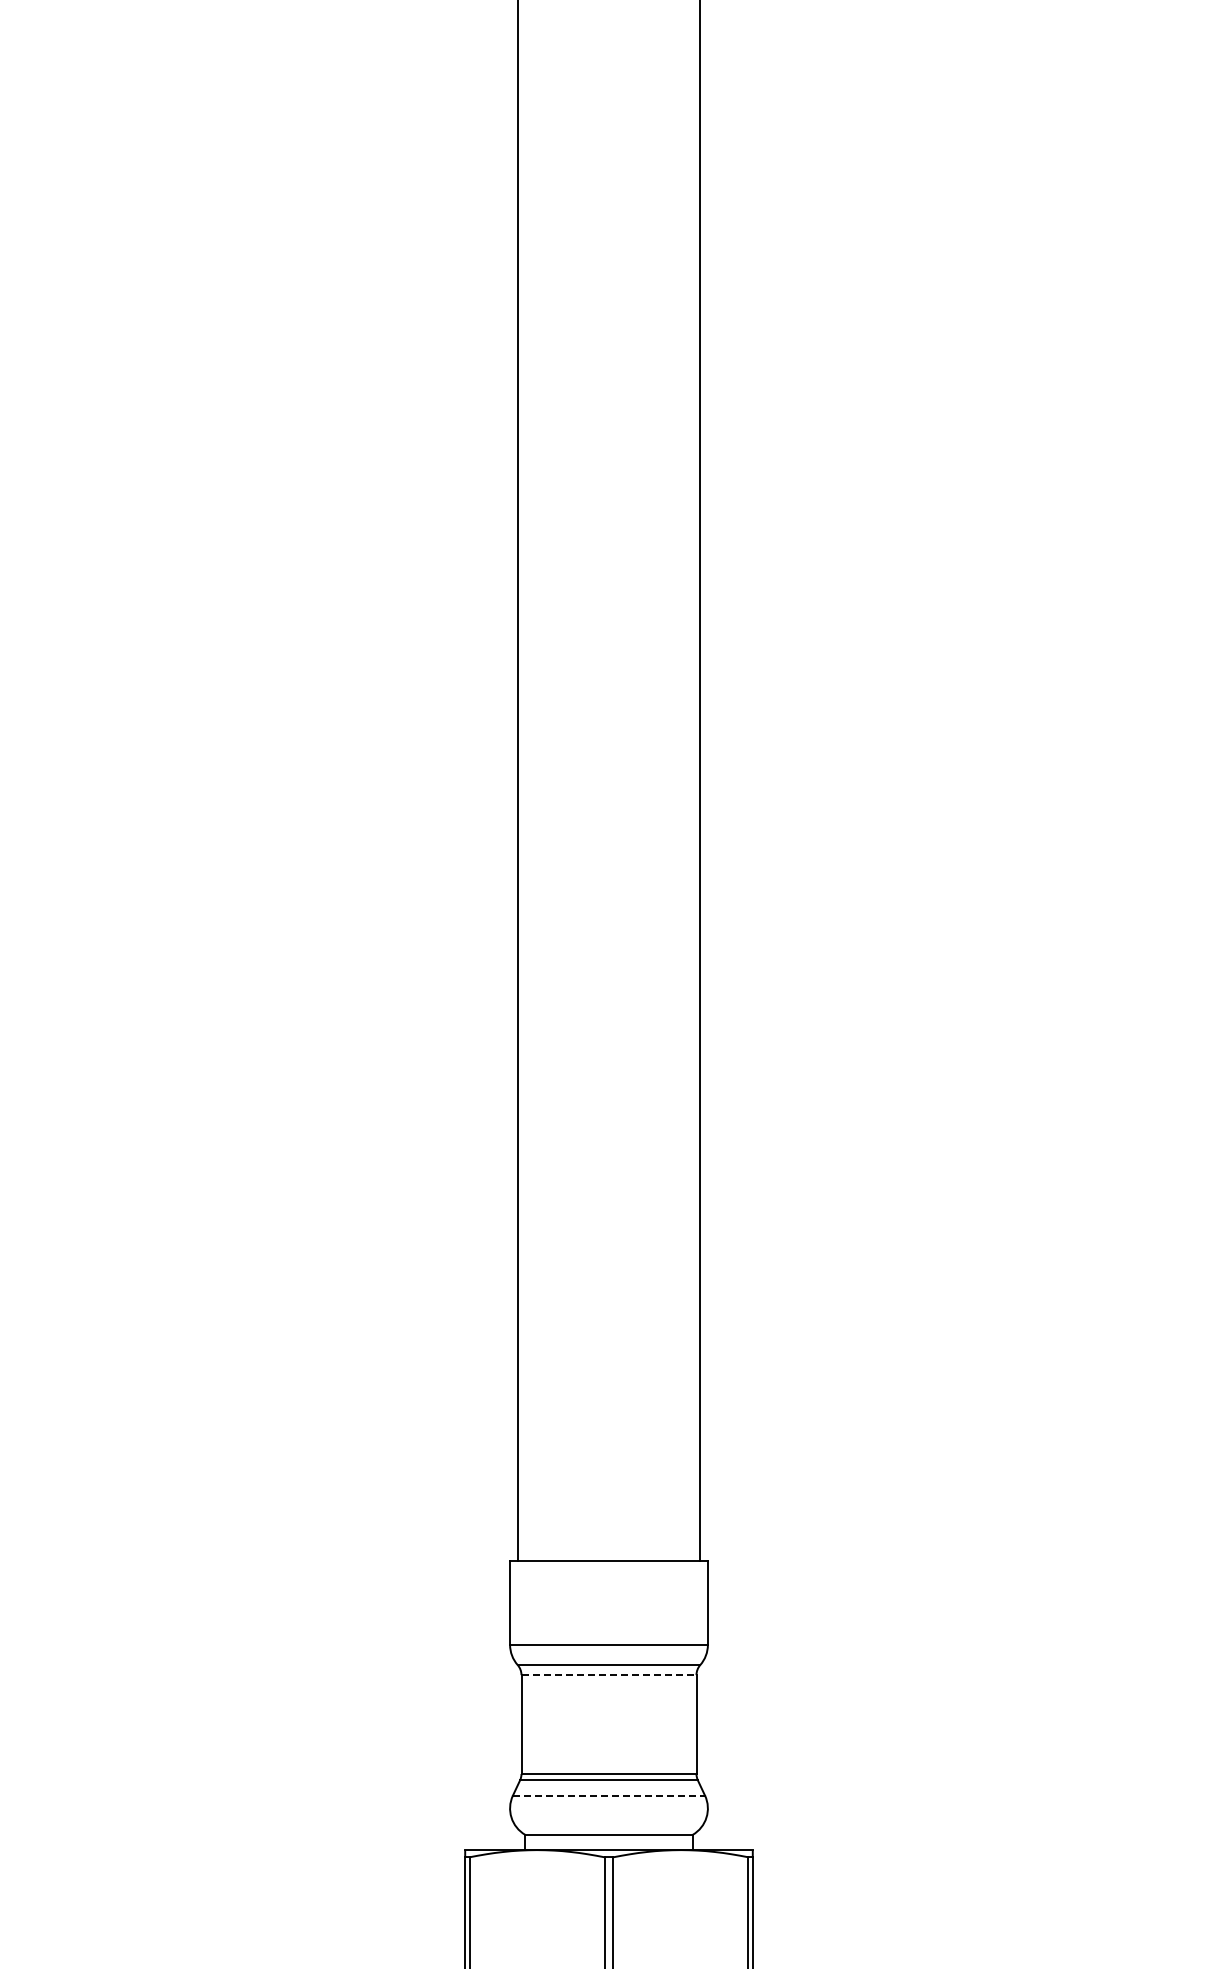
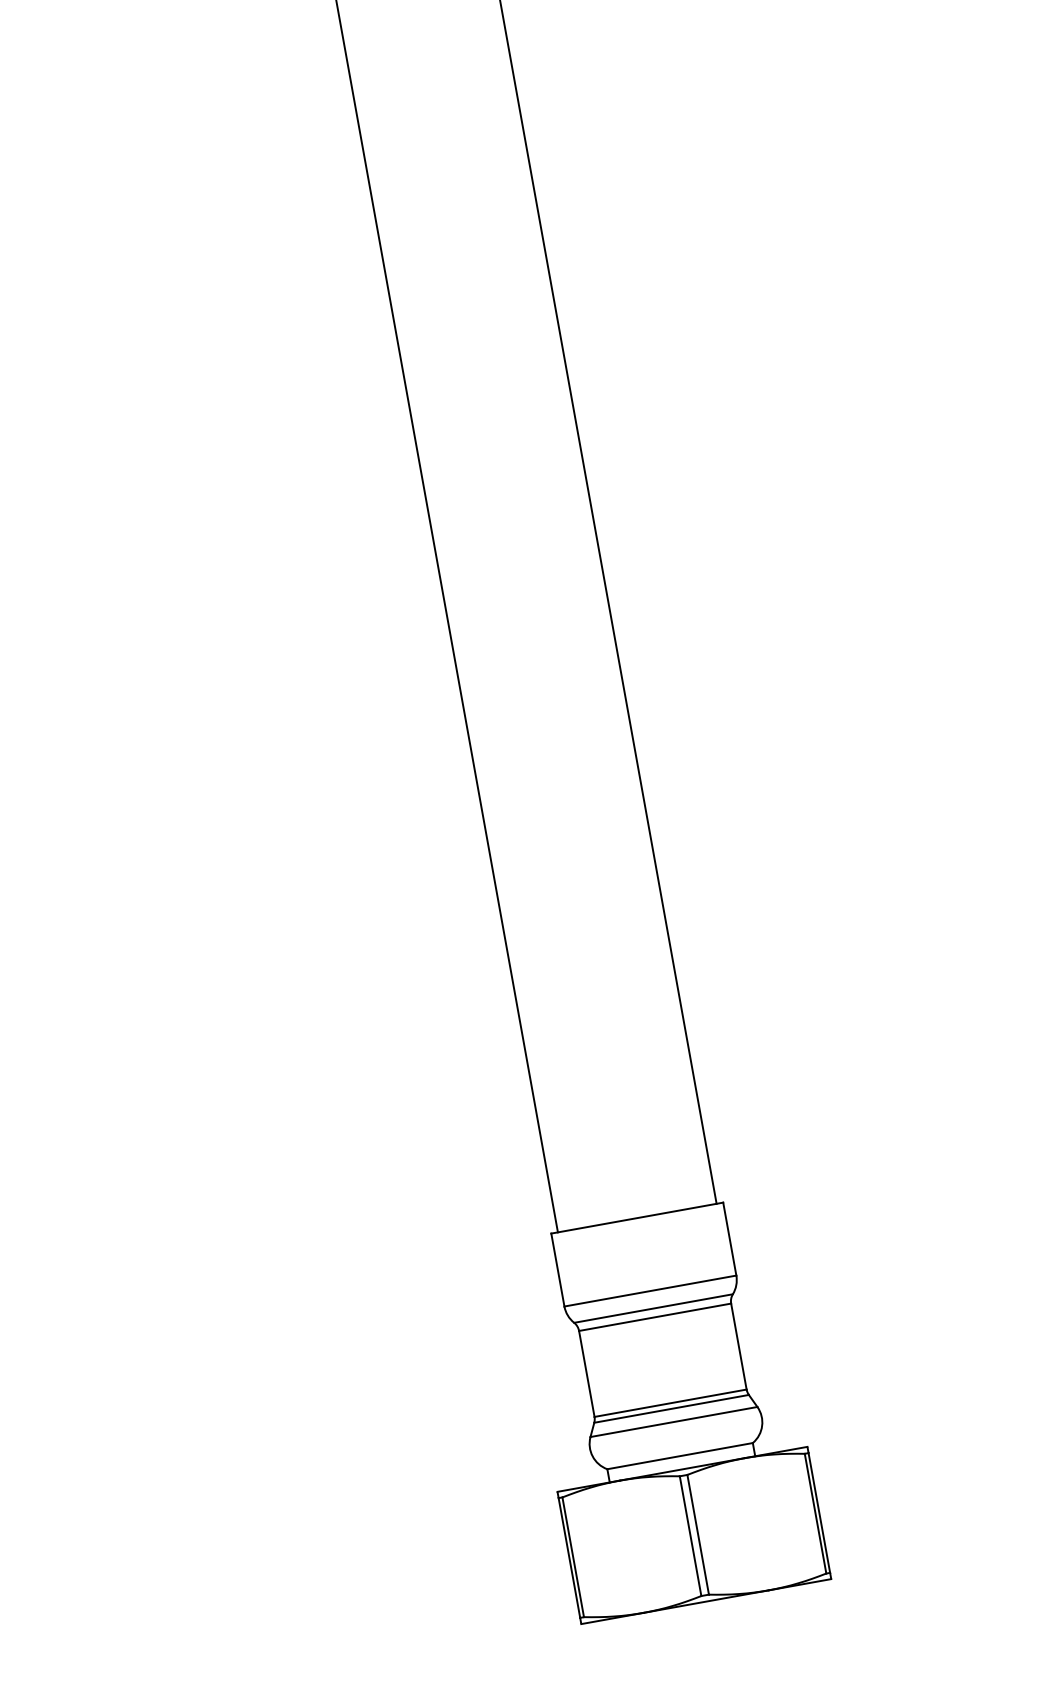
line: (609, 1675) -> (655, 1317), dashed -> solid
line: (609, 1795) -> (674, 1421), dashed -> solid

